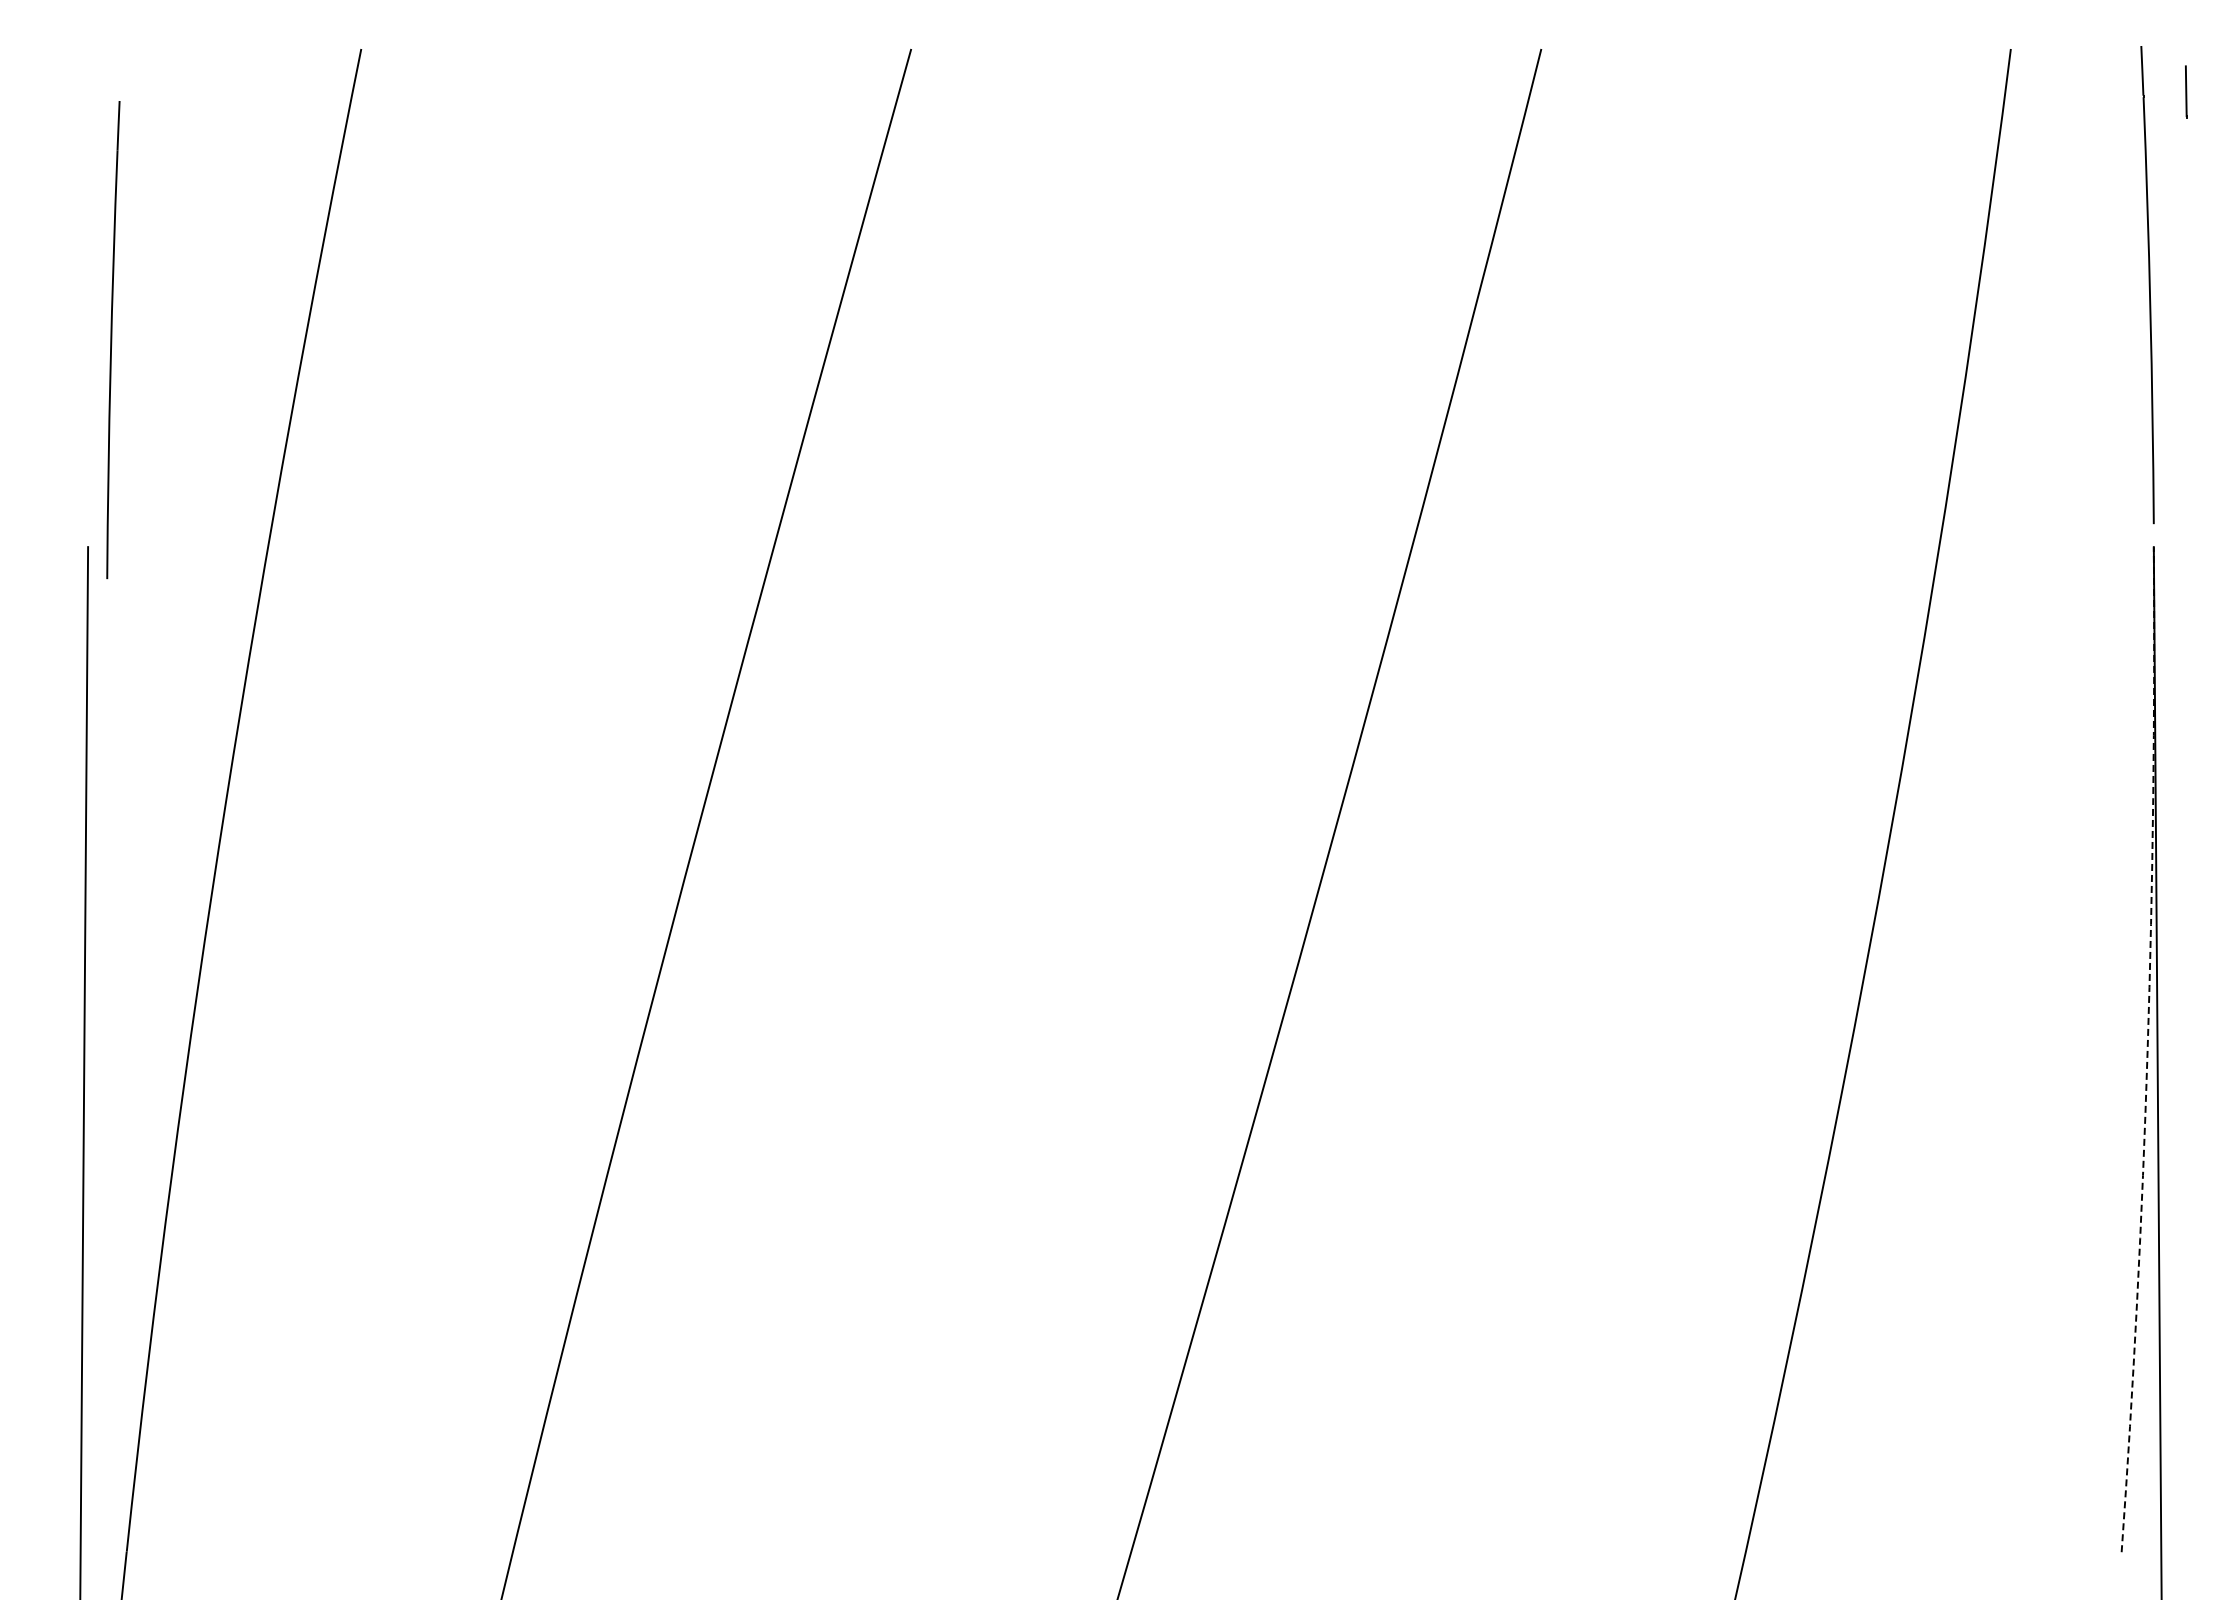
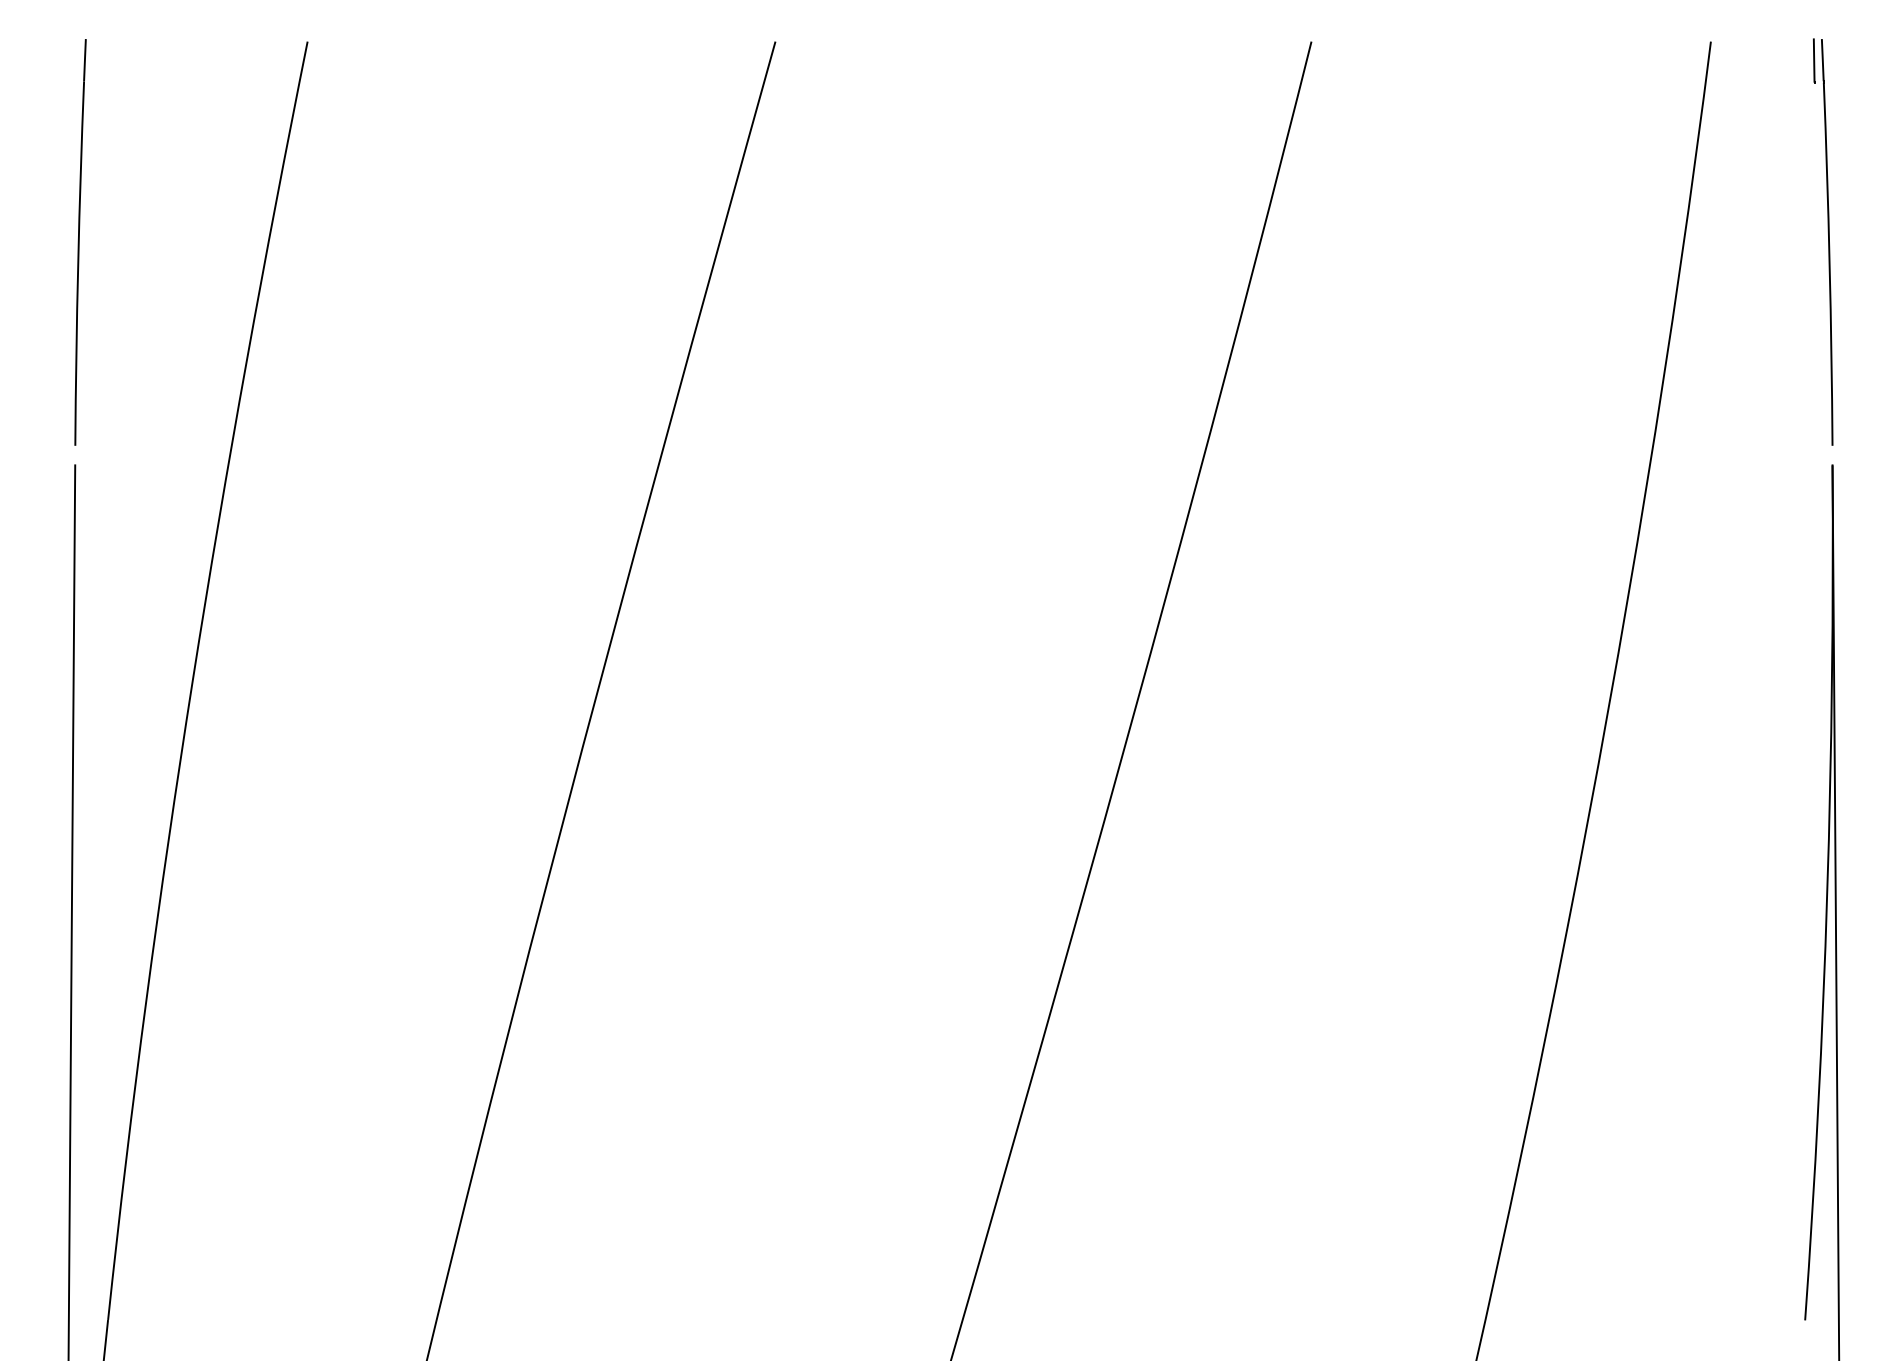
line: (2186, 91) -> (1814, 60), moved
part: (113, 340) -> (80, 242), moved
arc: (2147, 1049) -> (1827, 892), dashed -> solid

